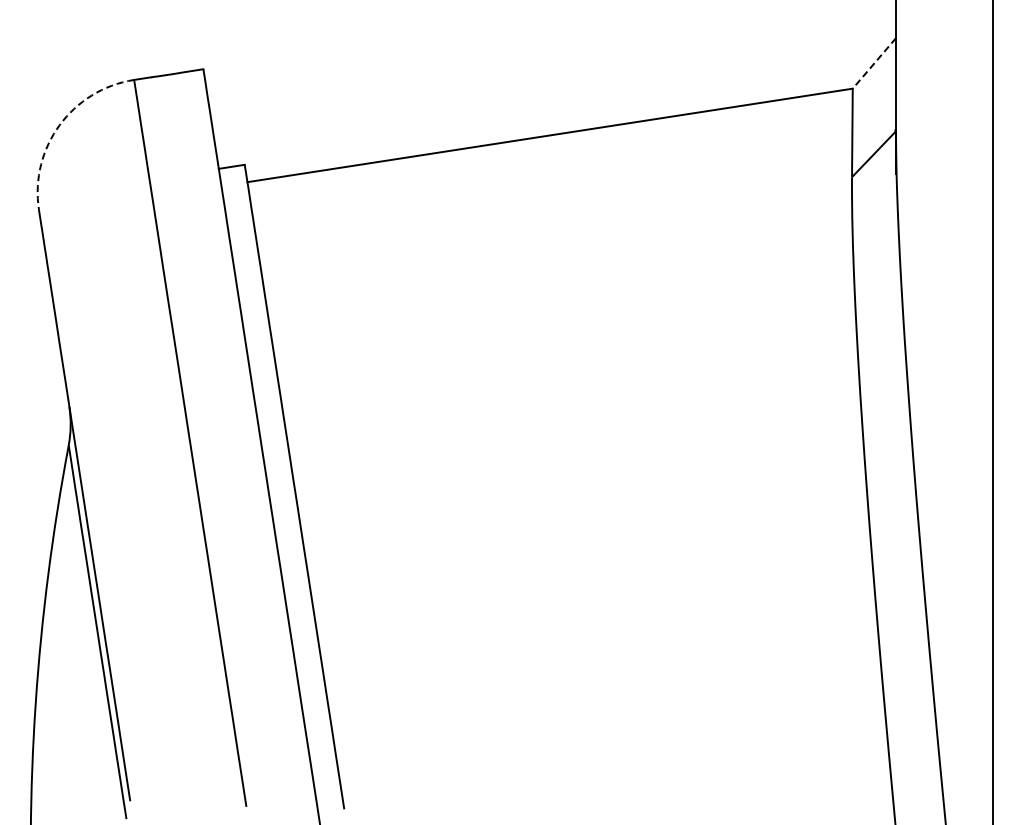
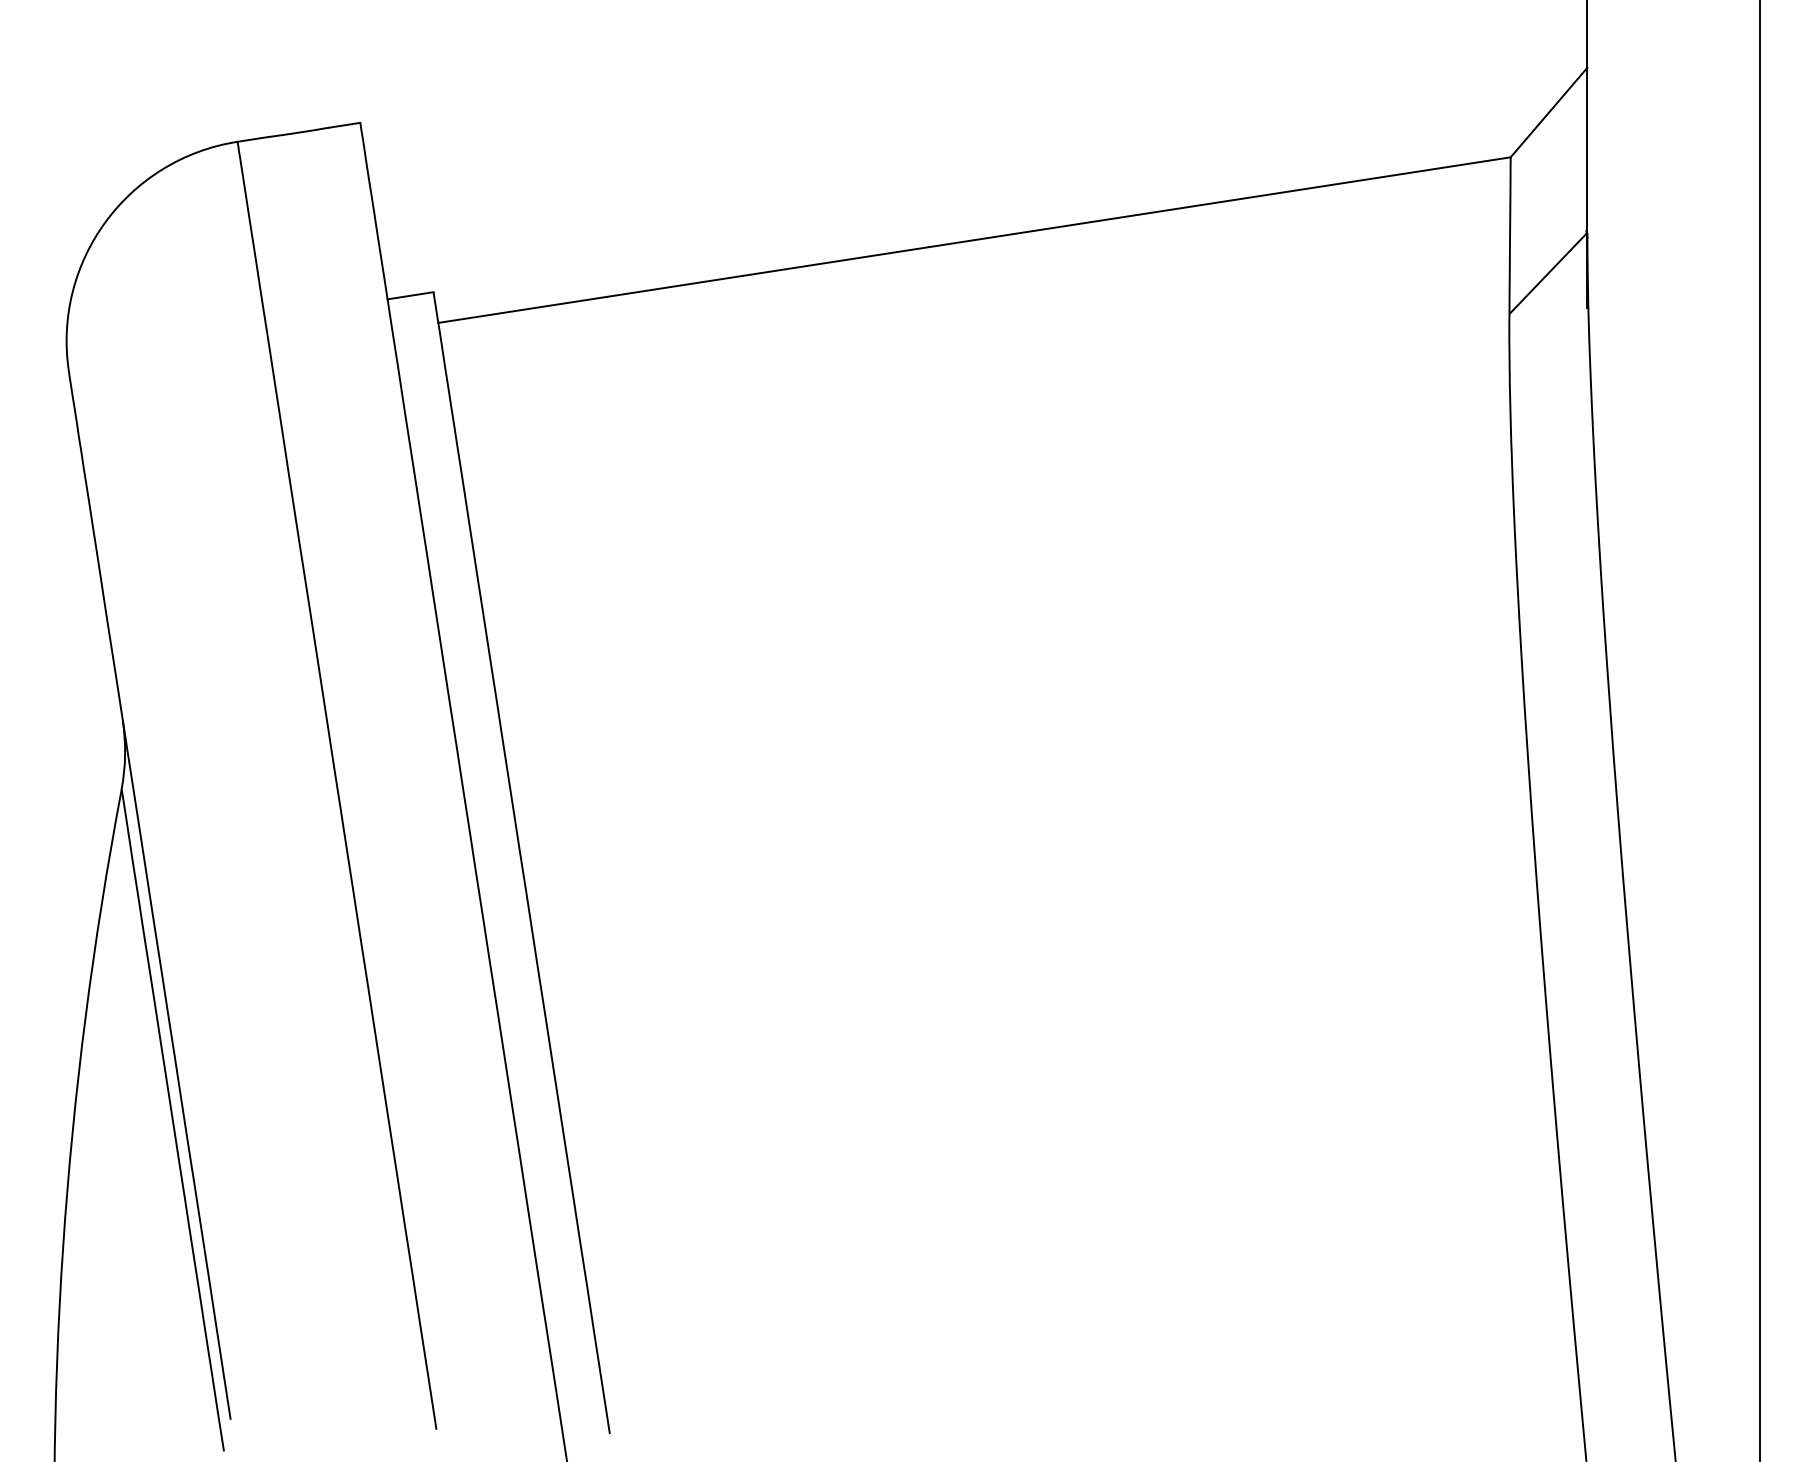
line: (874, 63) -> (1549, 112), dashed -> solid
arc: (59, 125) -> (105, 222), dashed -> solid

